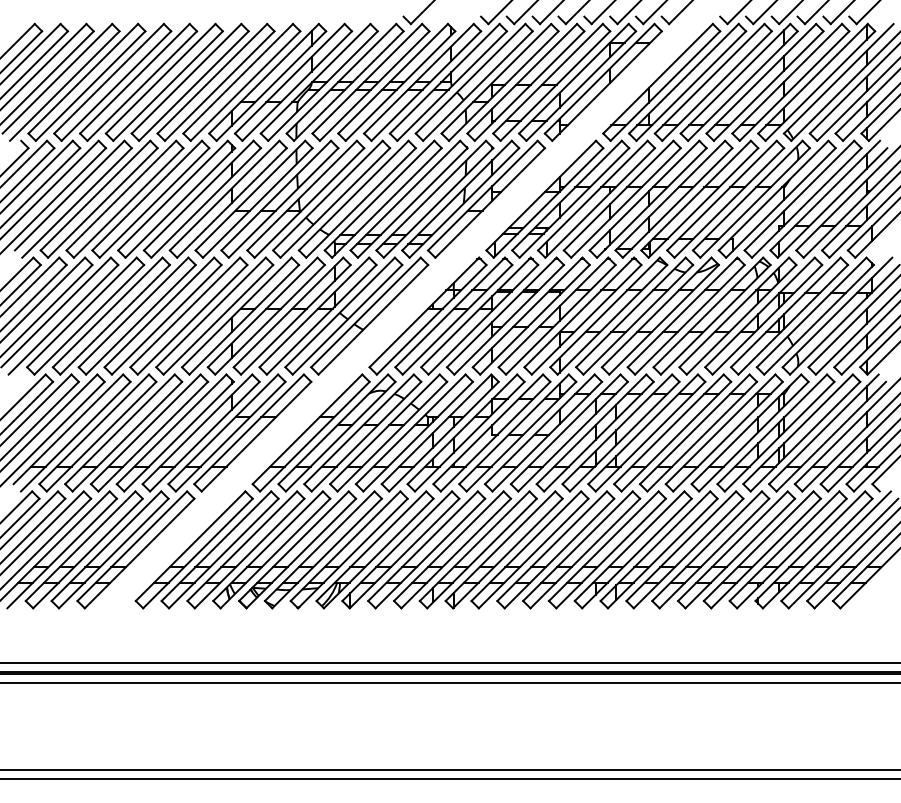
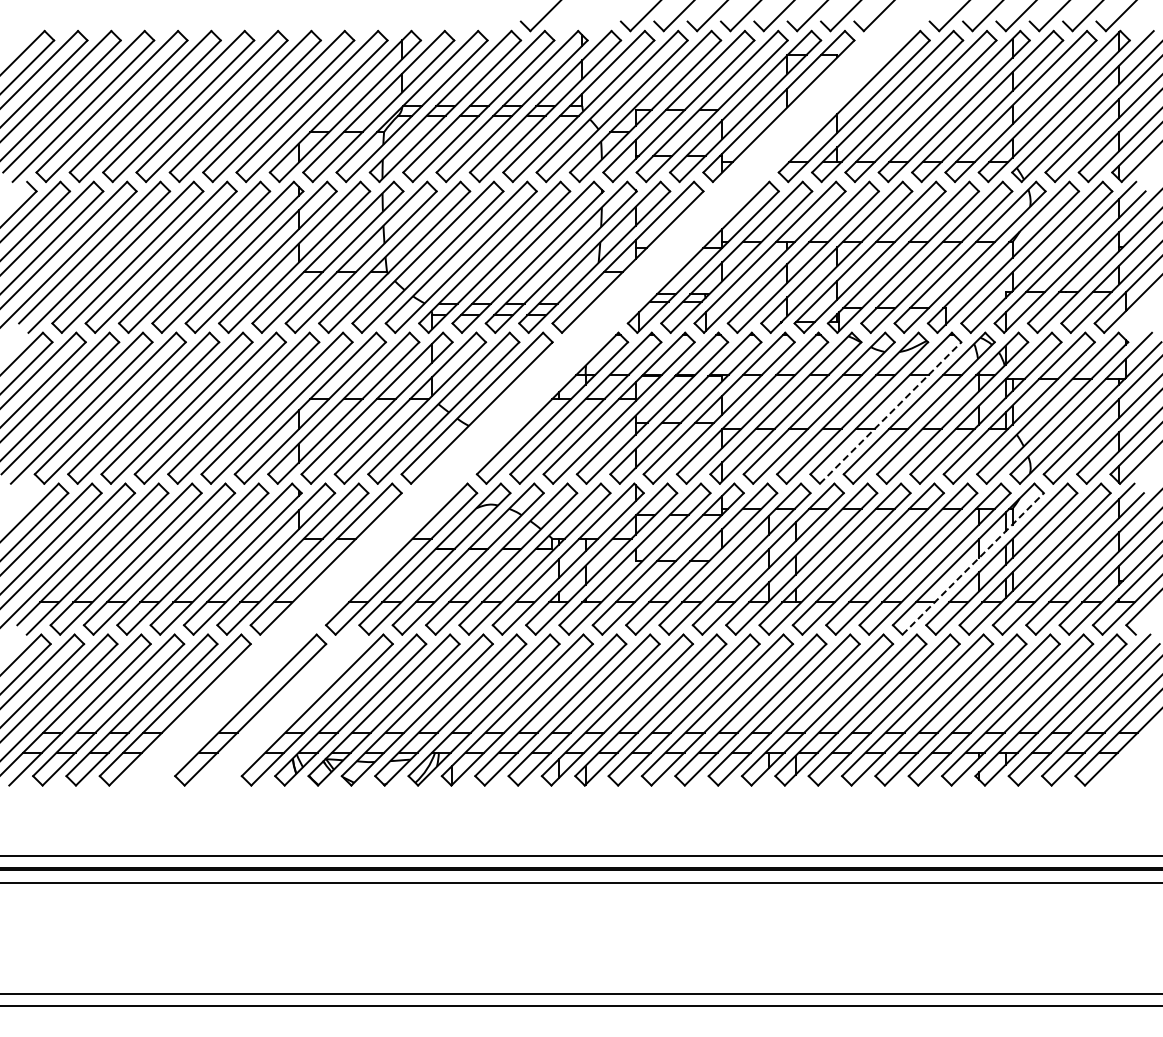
line: (690, 319) -> (891, 412), solid -> dashed
line: (754, 436) -> (973, 563), solid -> dashed
part: (219, 549) -> (283, 709), removed

